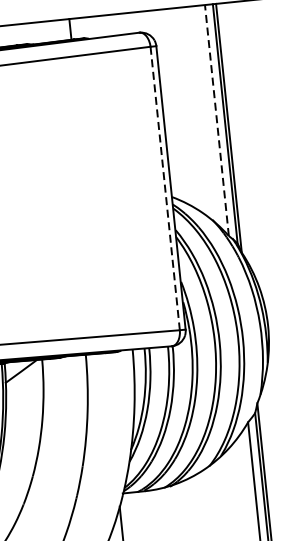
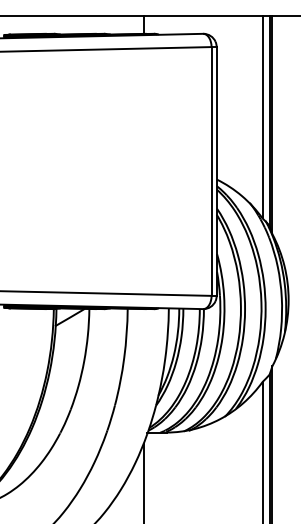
line: (216, 119) -> (262, 116), dashed -> solid
line: (165, 188) -> (211, 171), dashed -> solid

